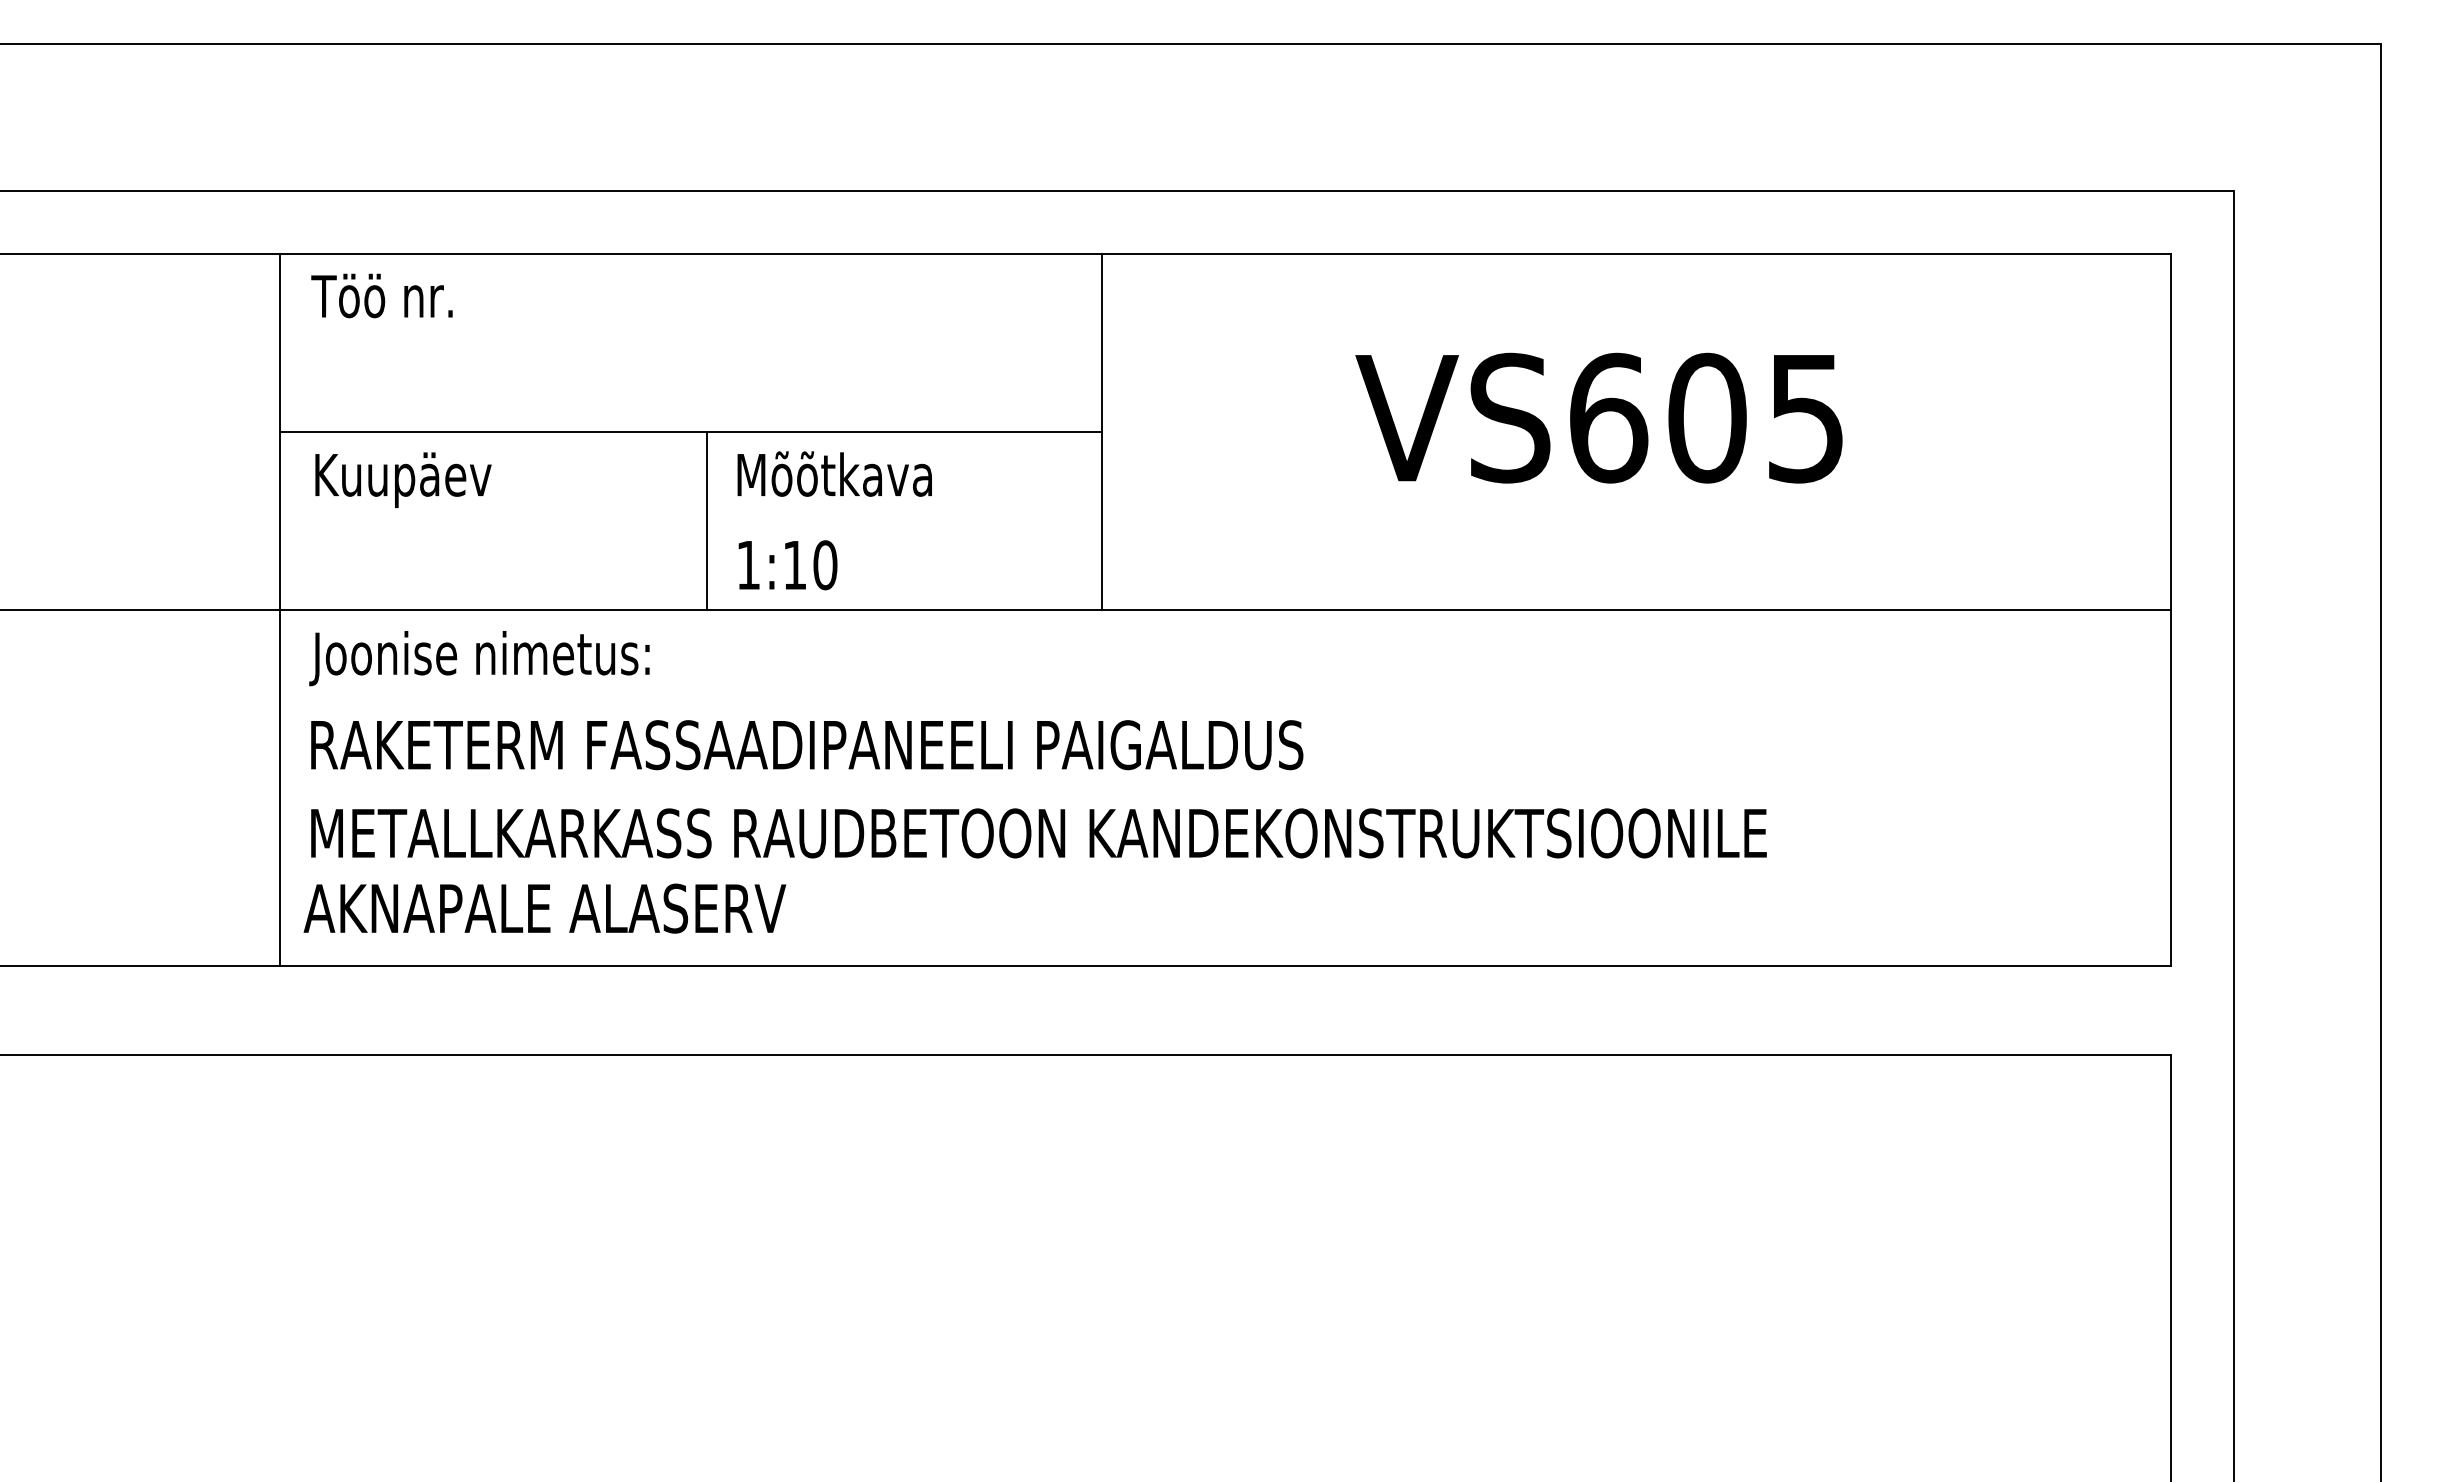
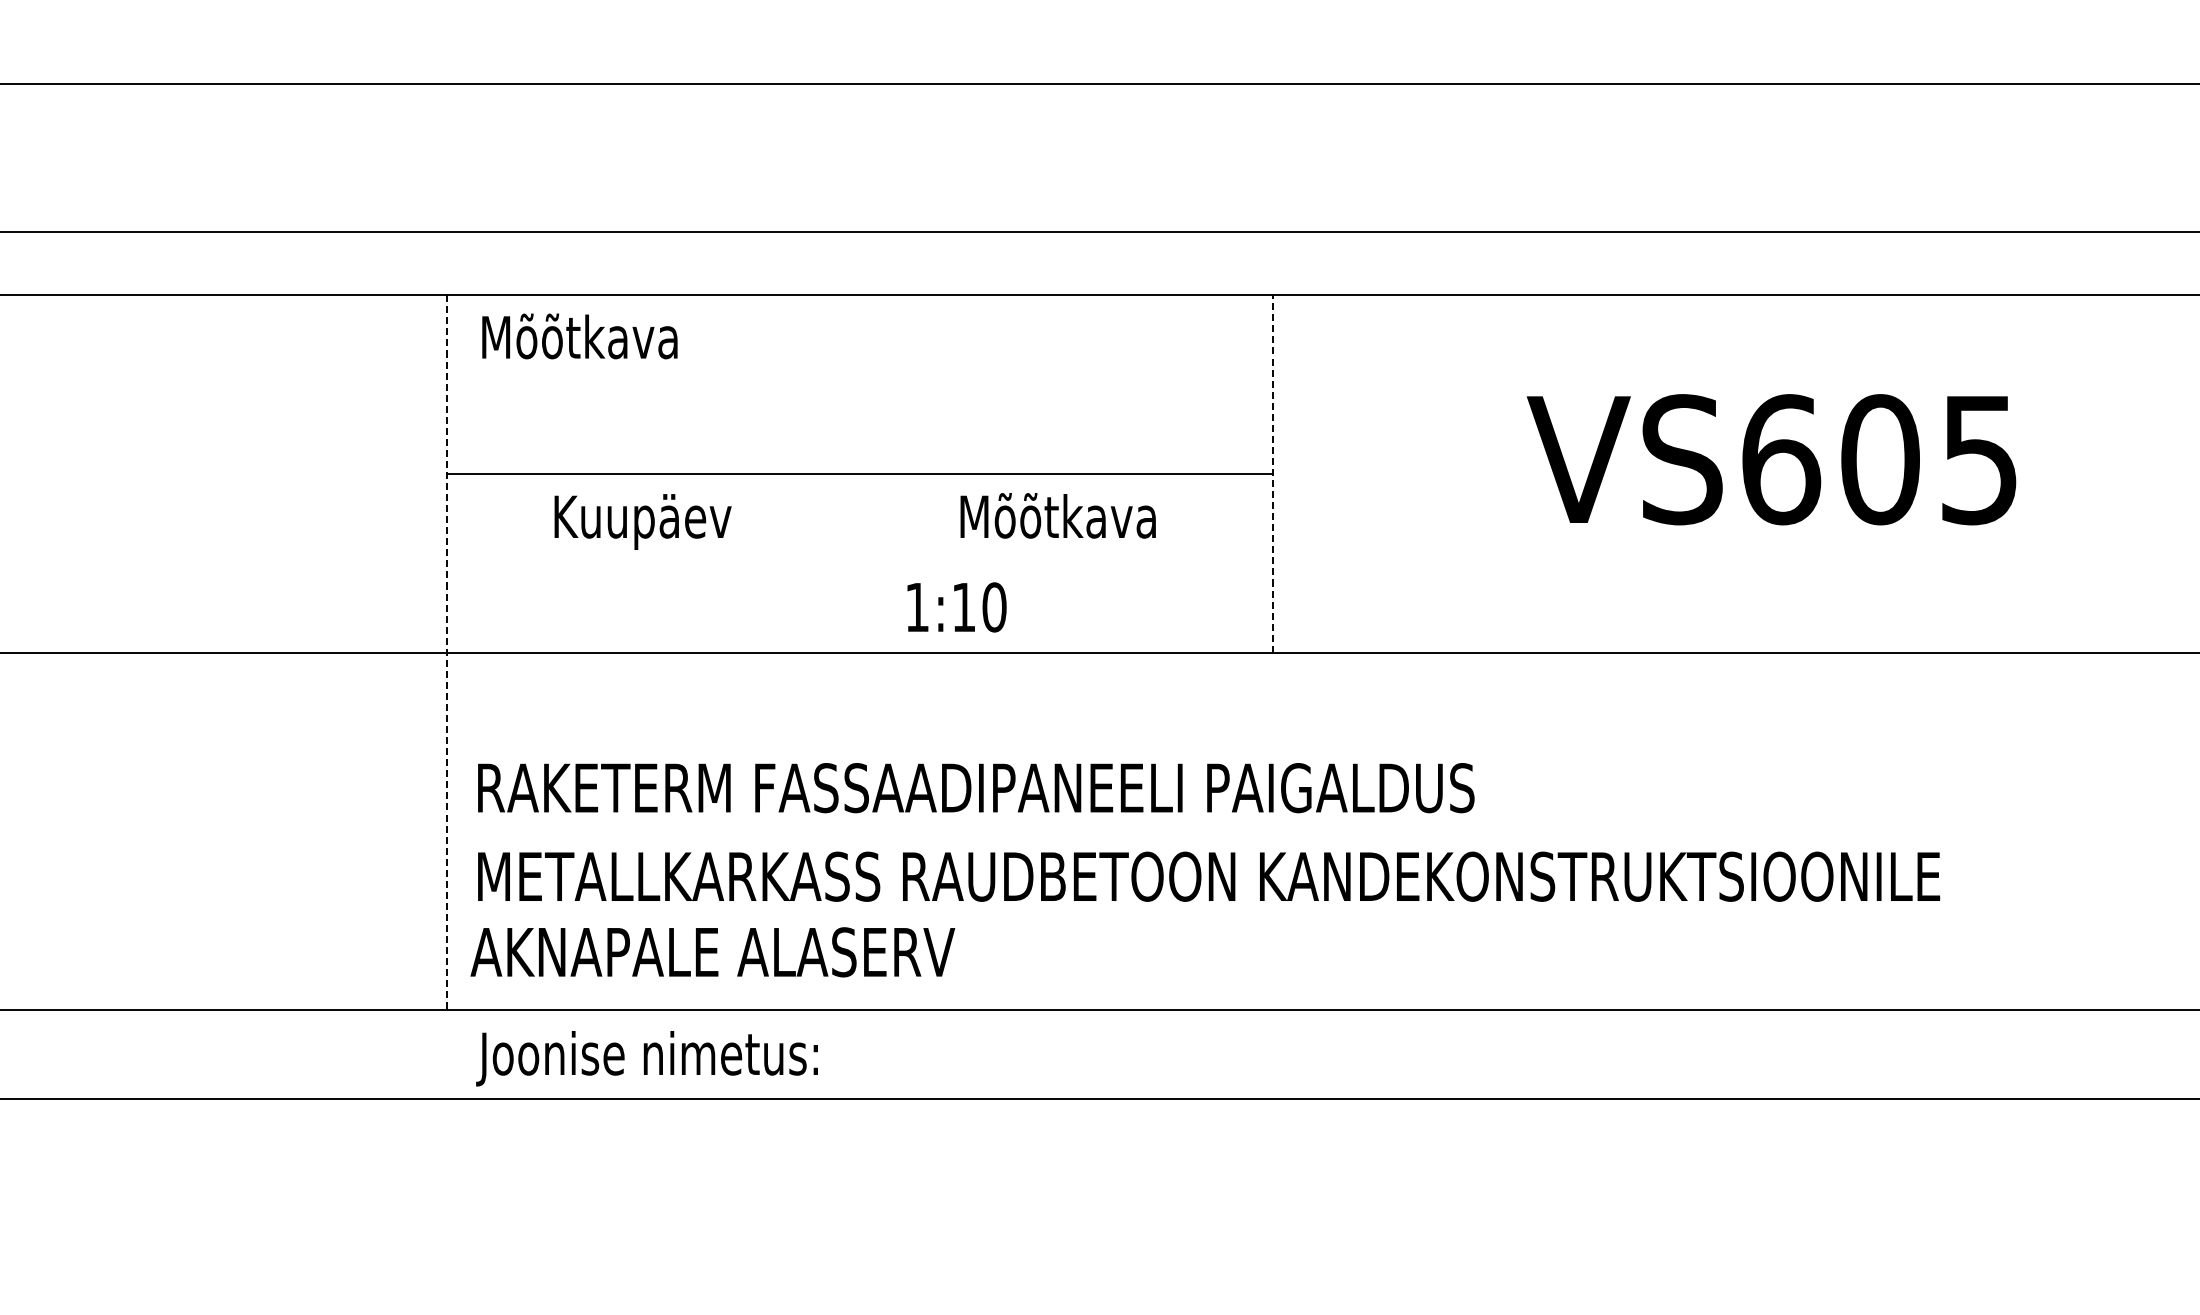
text: (410, 295) -> (577, 336), Töö nr. -> Mõõtkava
line: (1102, 432) -> (1272, 474), solid -> dashed
text: (834, 473) -> (1057, 515), moved
text: (403, 479) -> (643, 521), moved
line: (706, 521) -> (875, 563), removed
line: (279, 610) -> (446, 652), solid -> dashed
text: (479, 658) -> (647, 1058), moved

